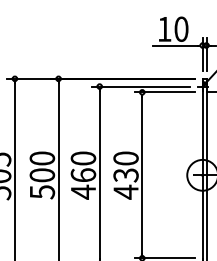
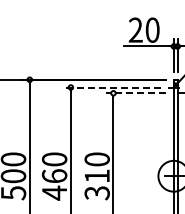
text: (164, 28) -> (135, 29), 10 -> 20
line: (140, 86) -> (111, 87), solid -> dashed
line: (164, 92) -> (135, 93), solid -> dashed
text: (125, 183) -> (96, 184), 430 -> 310

